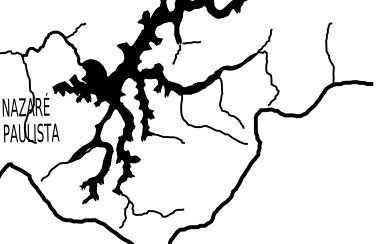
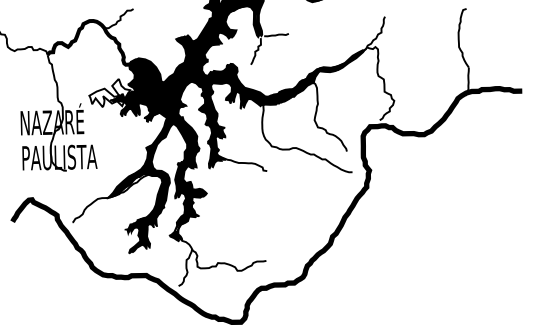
fill: (68, 84) -> (109, 92), removed

